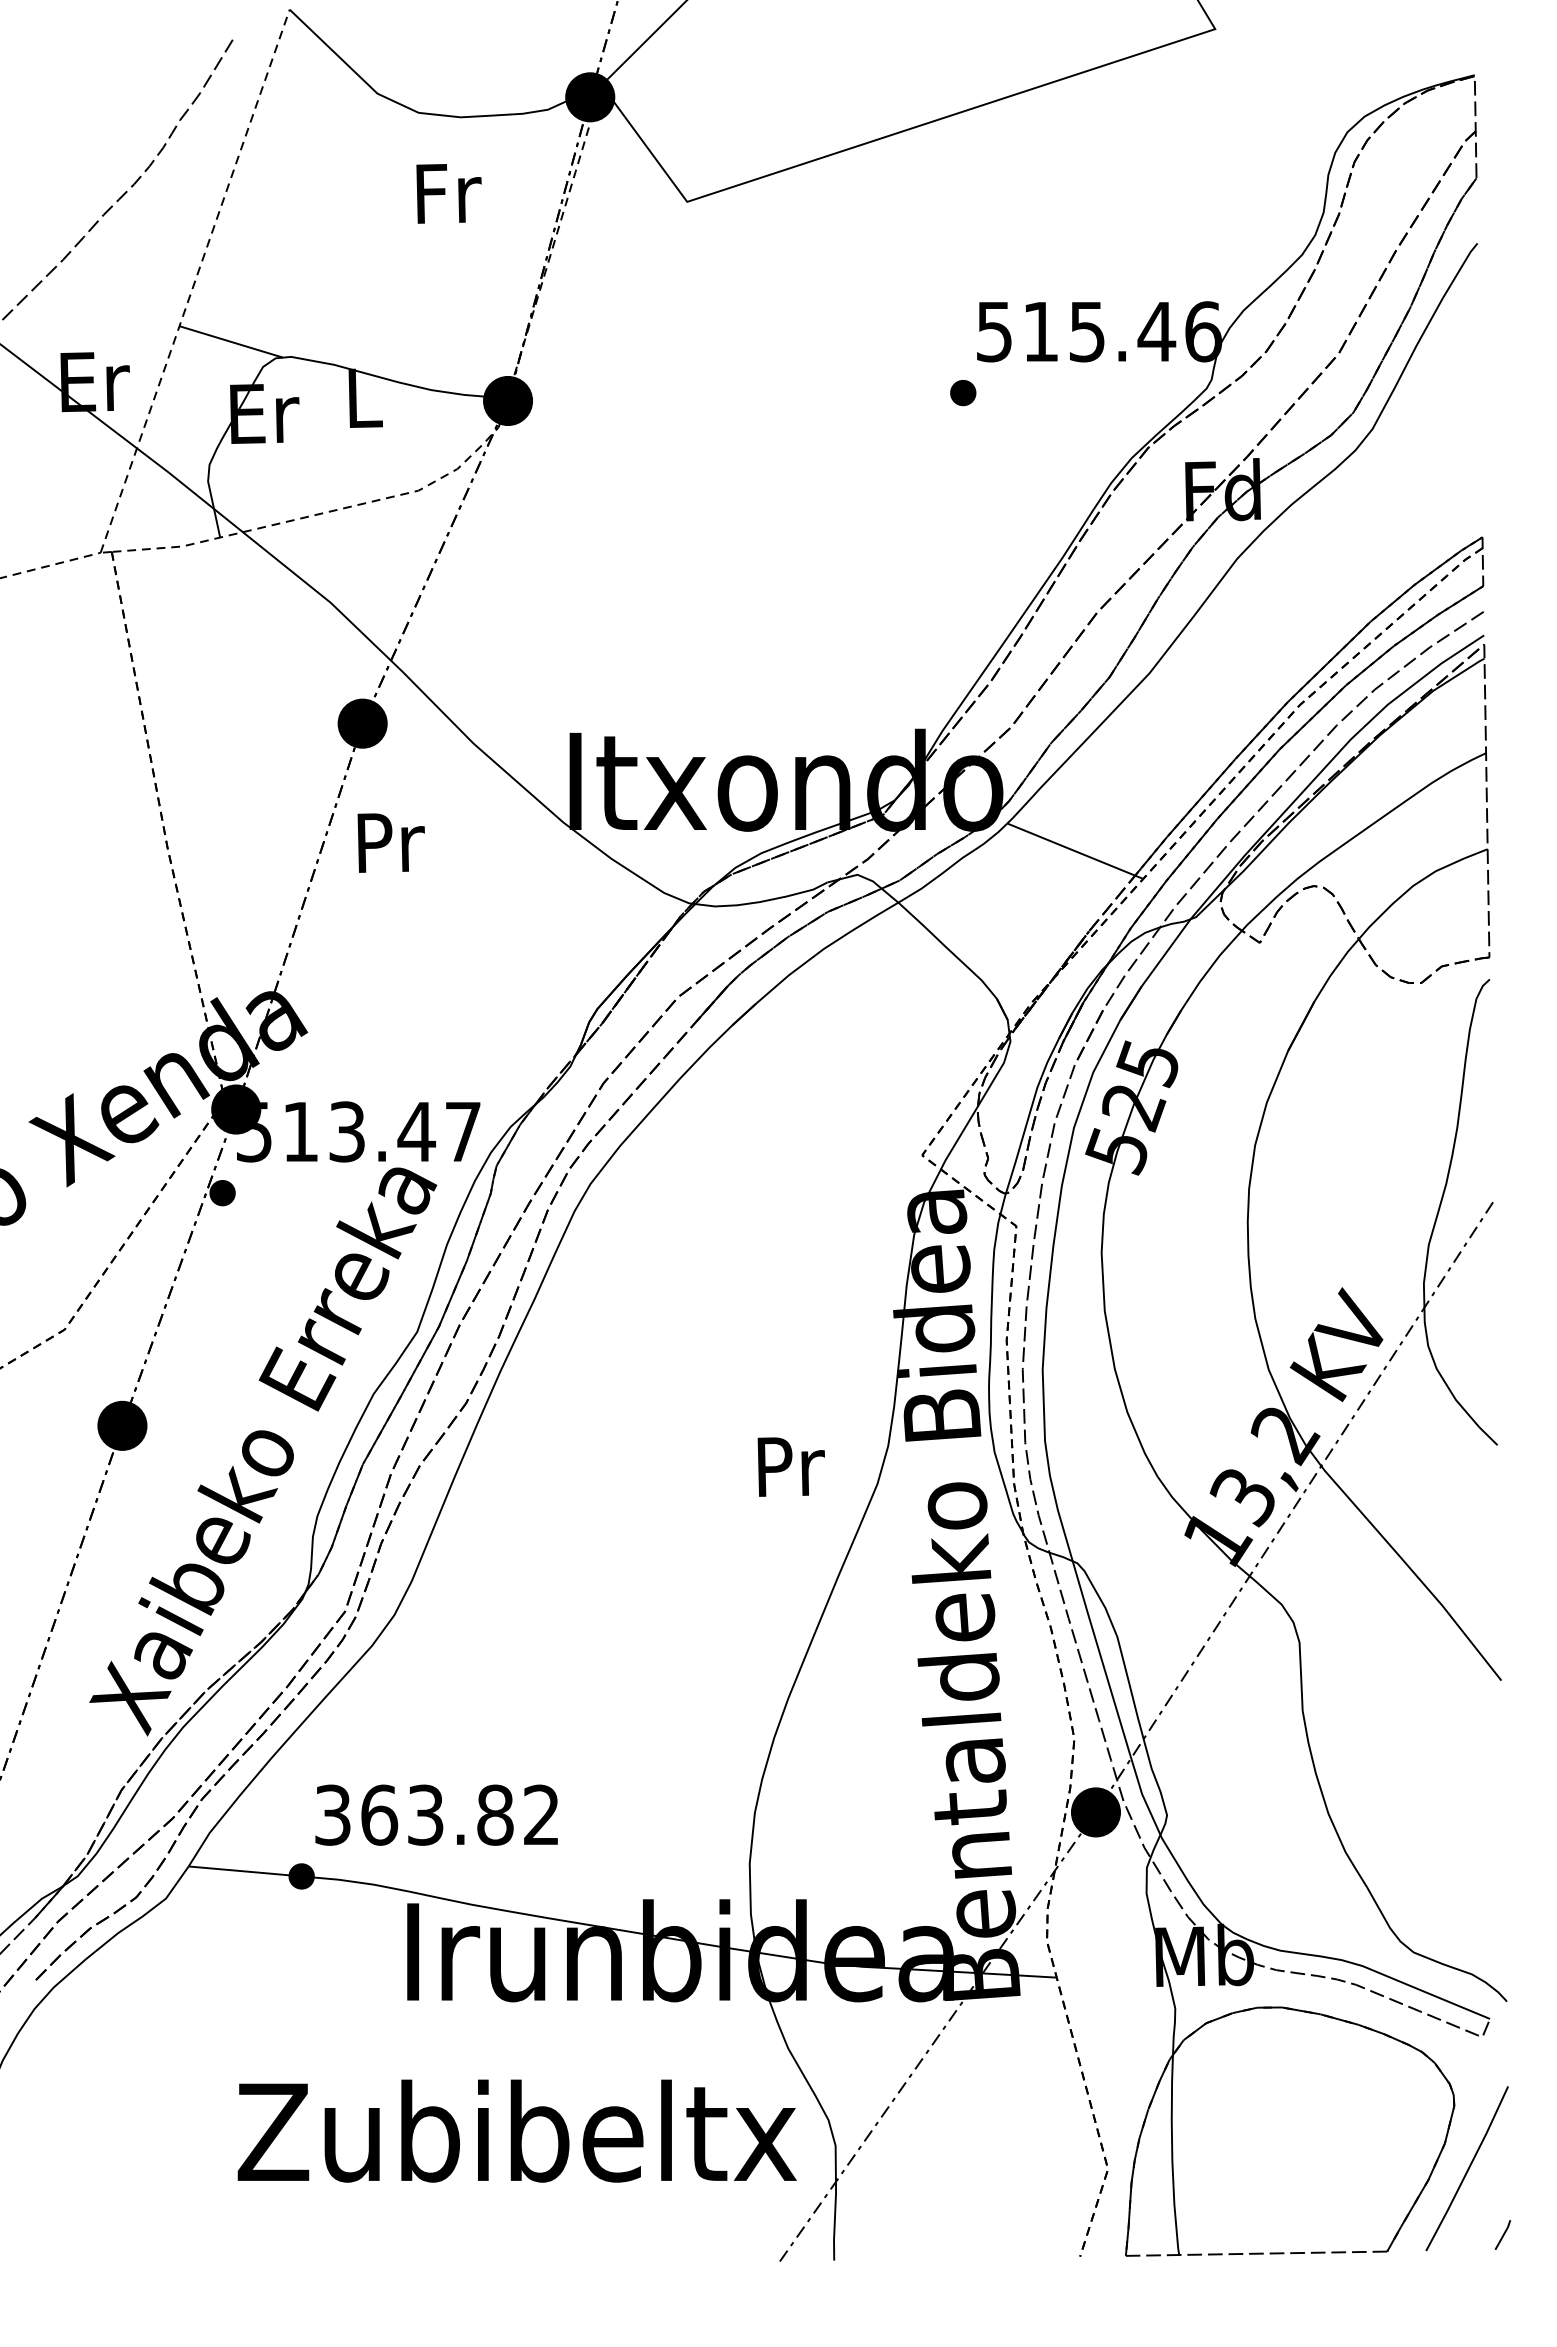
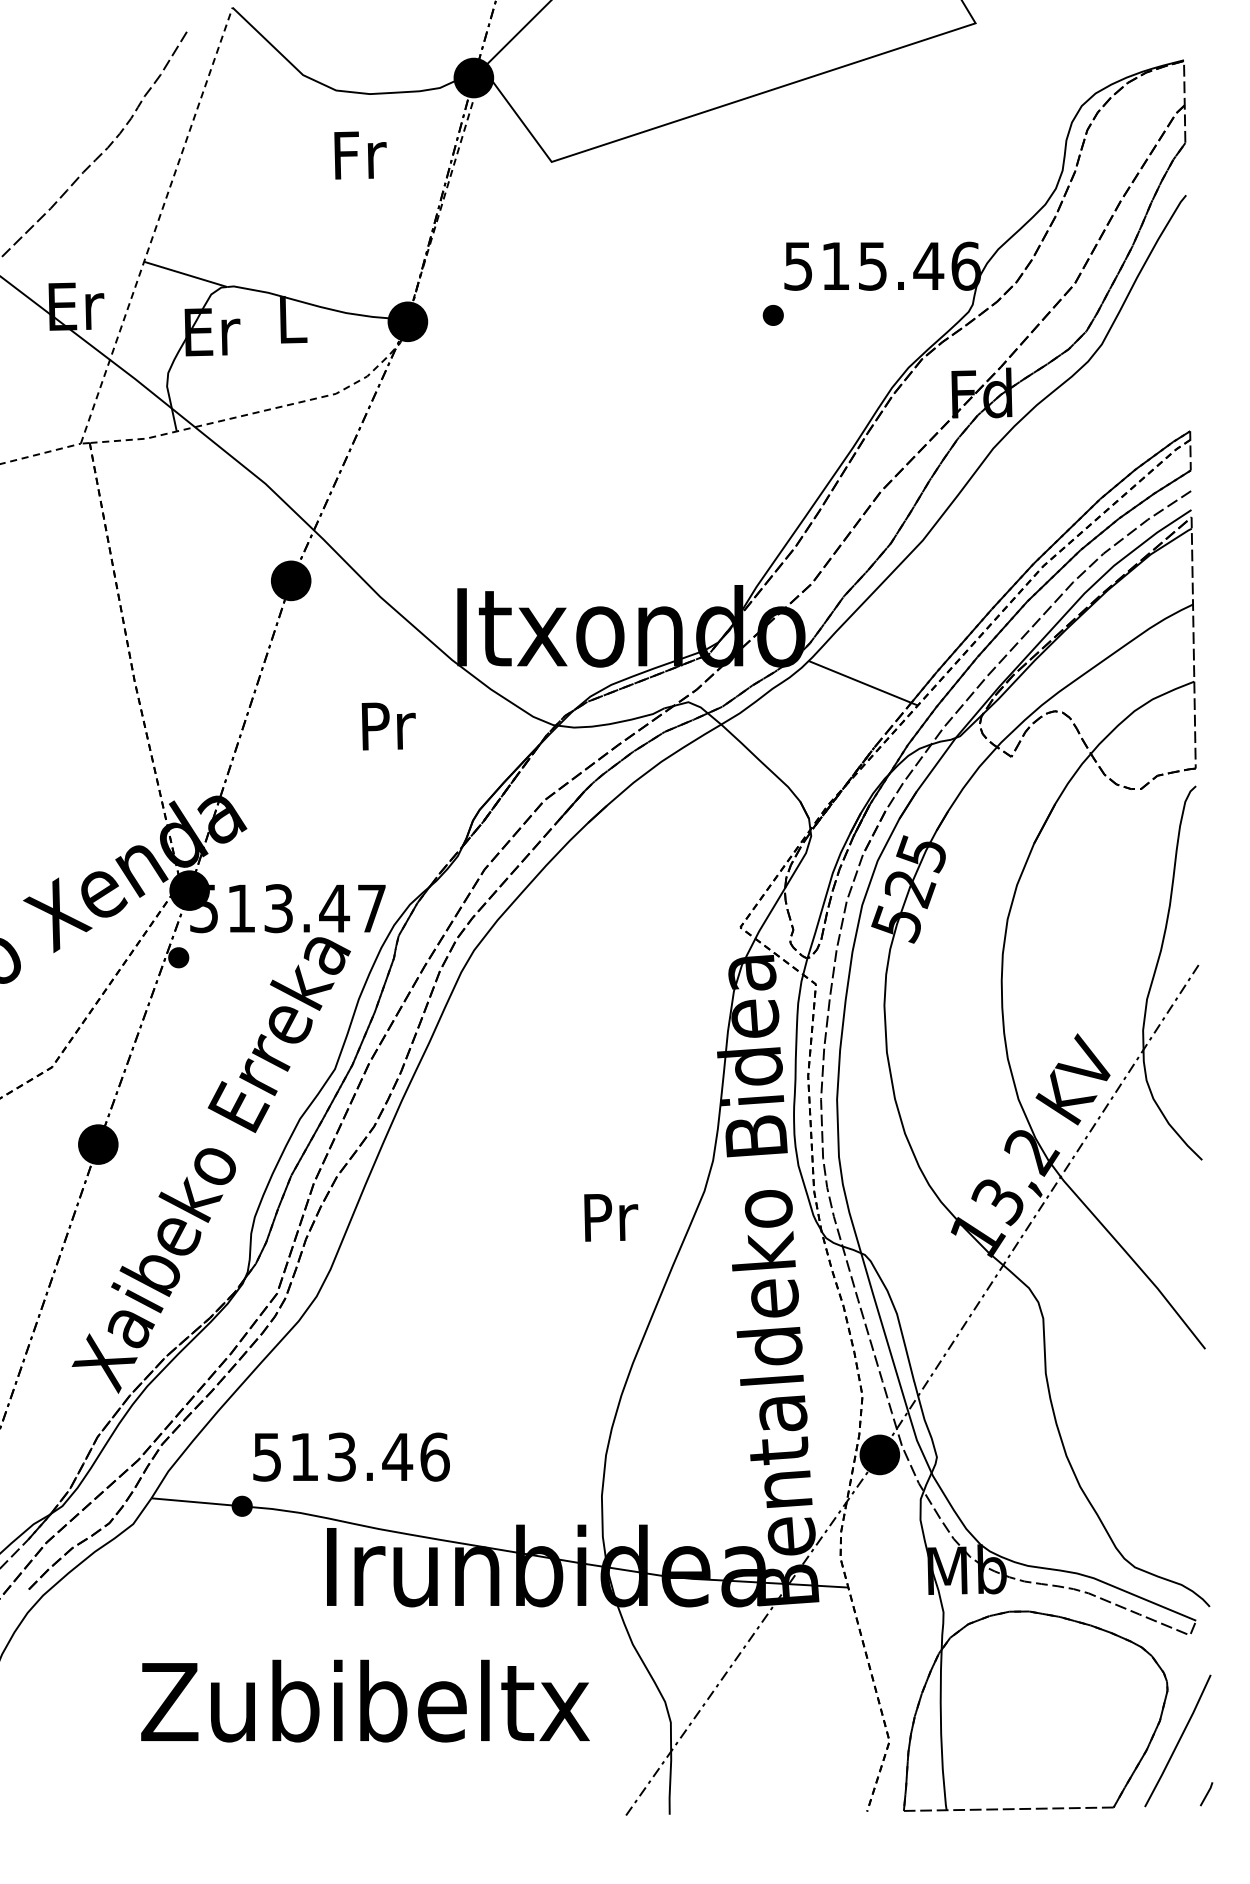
text: (390, 842) -> (388, 726), moved
text: (790, 1466) -> (610, 1217), moved
text: (437, 1814) -> (351, 1456), 363.82 -> 513.46
text: (516, 2130) -> (364, 1700), moved

